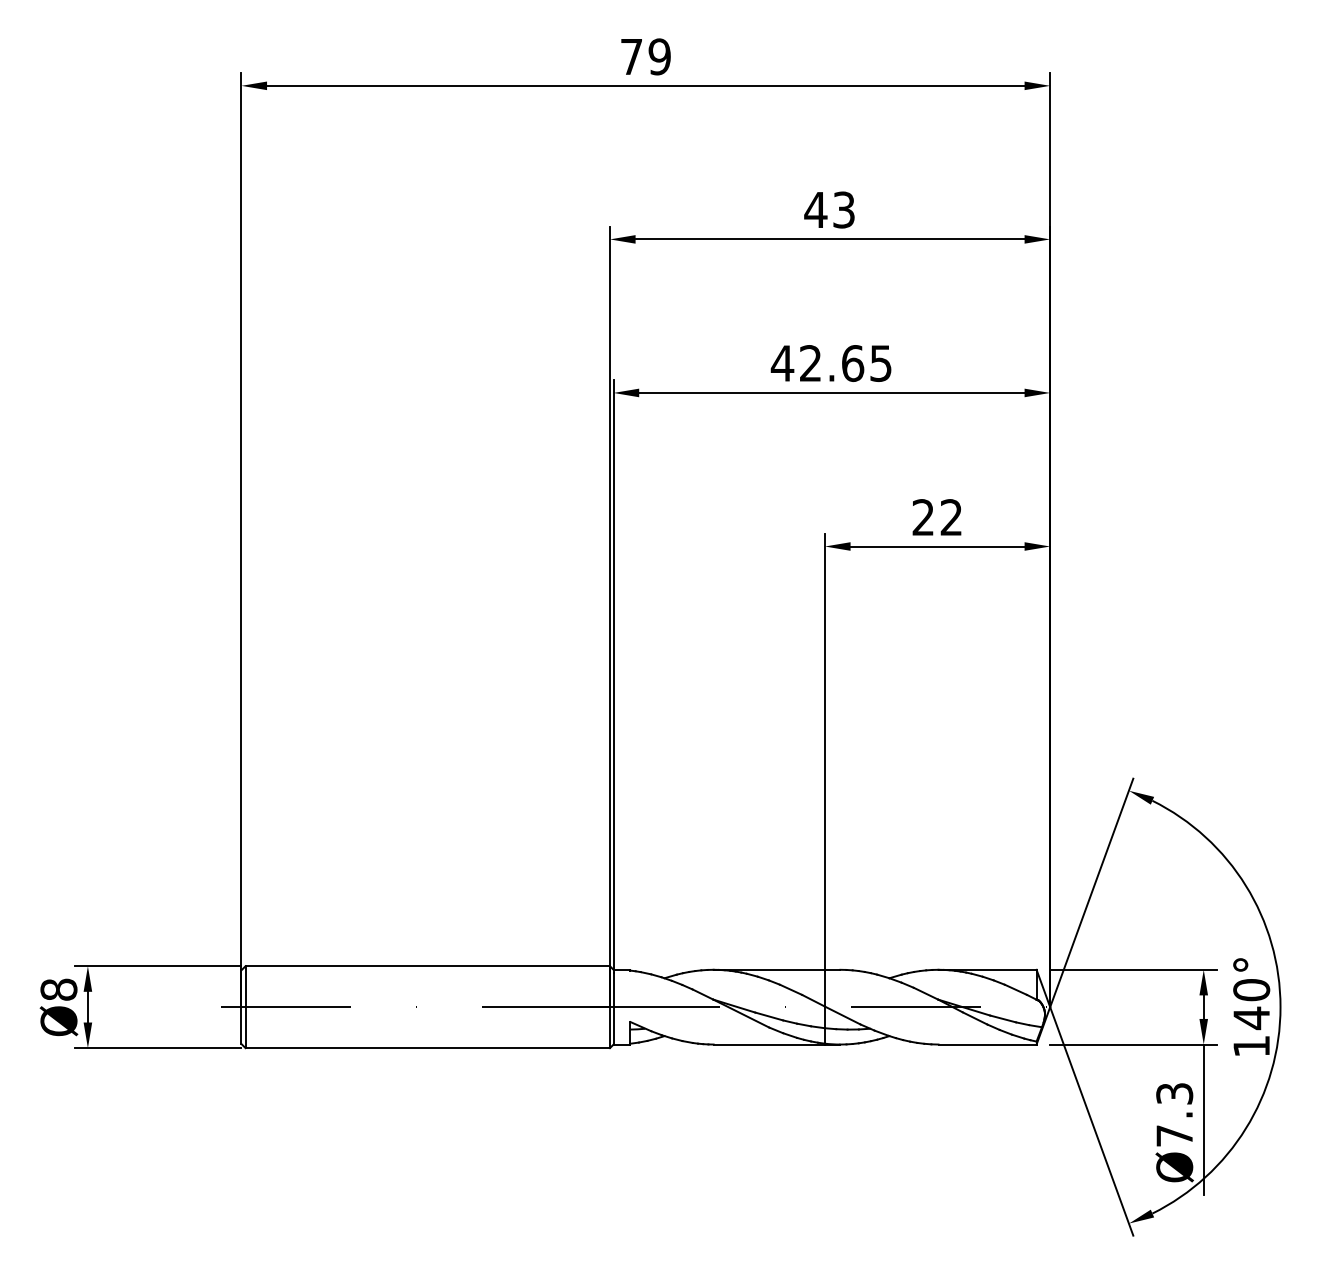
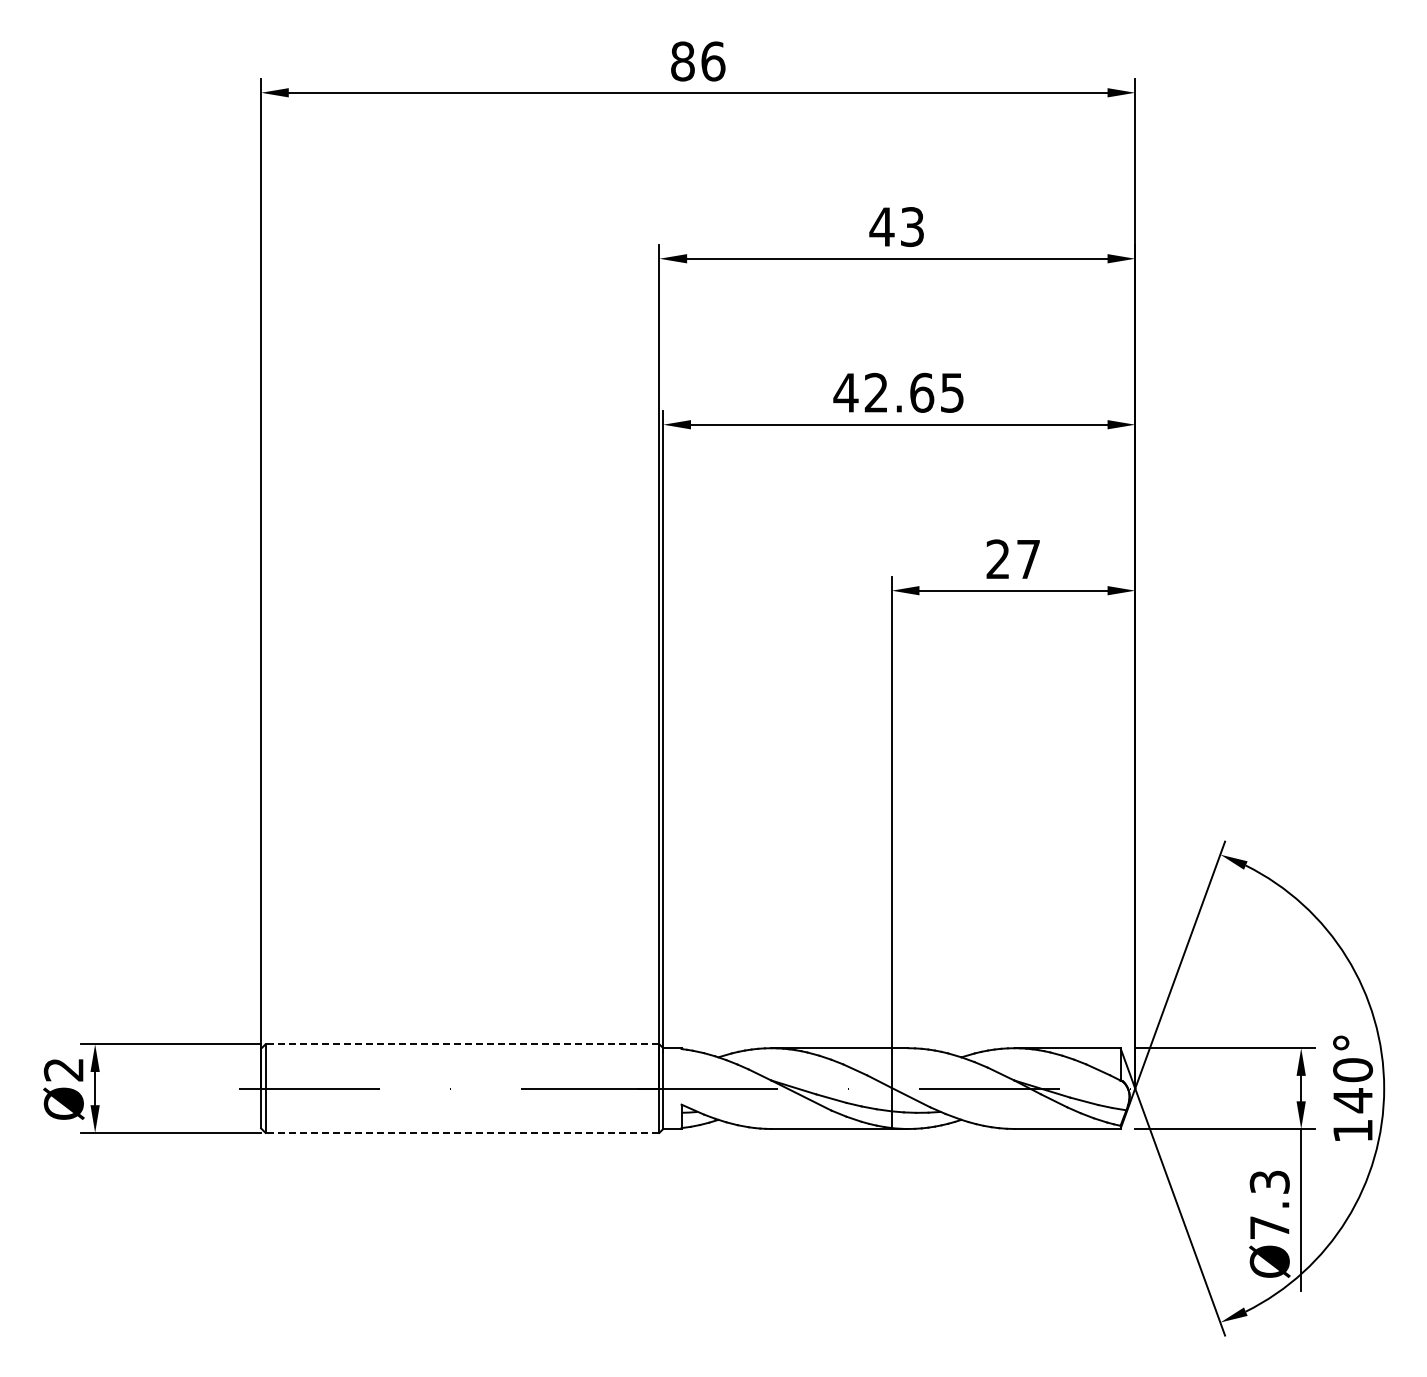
text: (646, 56) -> (698, 61), 79 -> 86
text: (951, 516) -> (1028, 558), 22 -> 27
line: (427, 966) -> (462, 1044), solid -> dashed
text: (58, 989) -> (63, 1069), Ø8 -> Ø2
line: (427, 1047) -> (462, 1132), solid -> dashed

